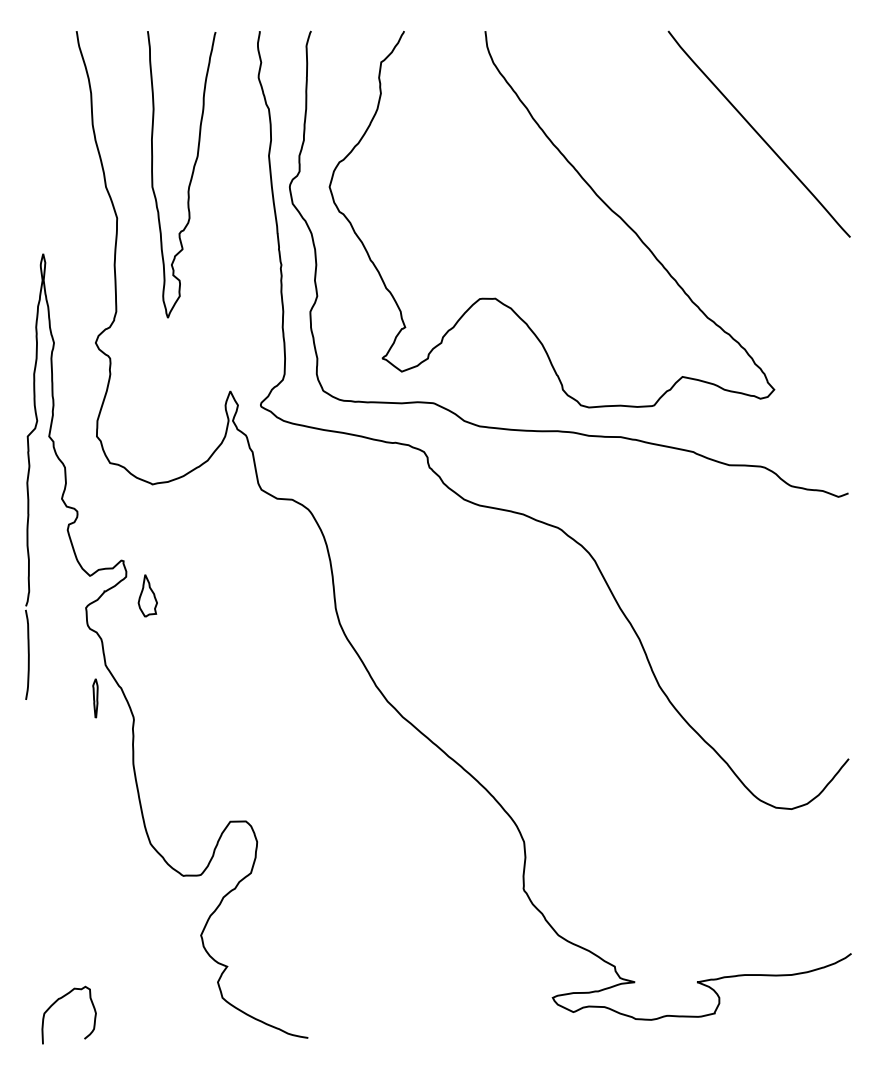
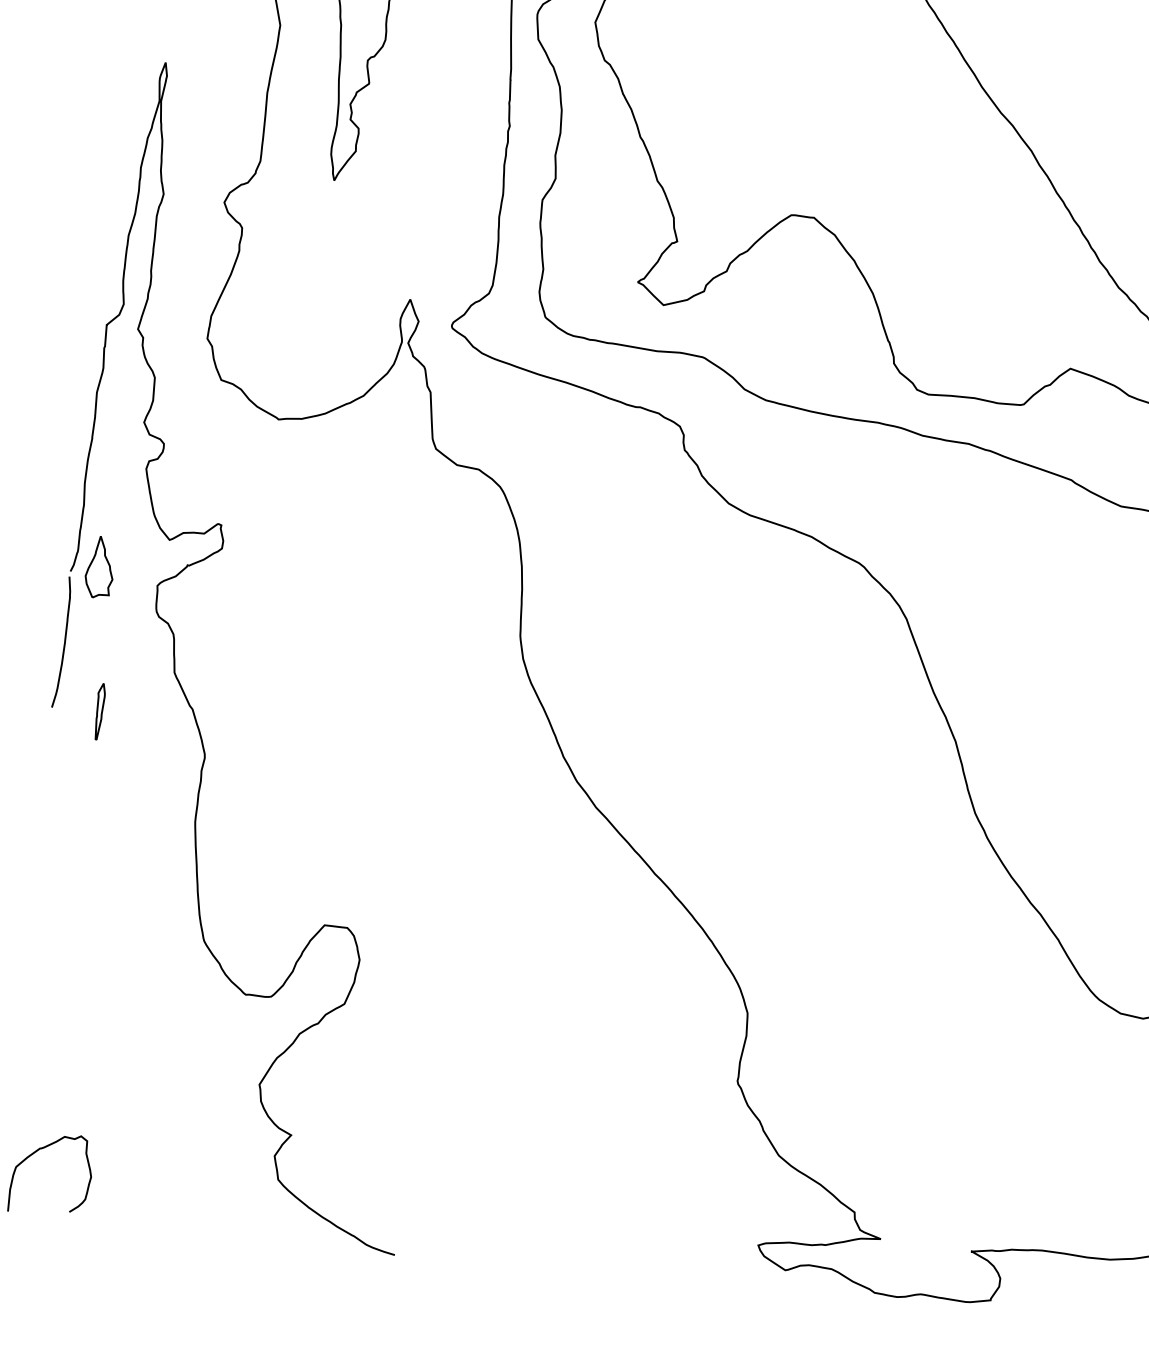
part: (147, 595) -> (100, 566), moved
part: (95, 698) -> (99, 711), moved

